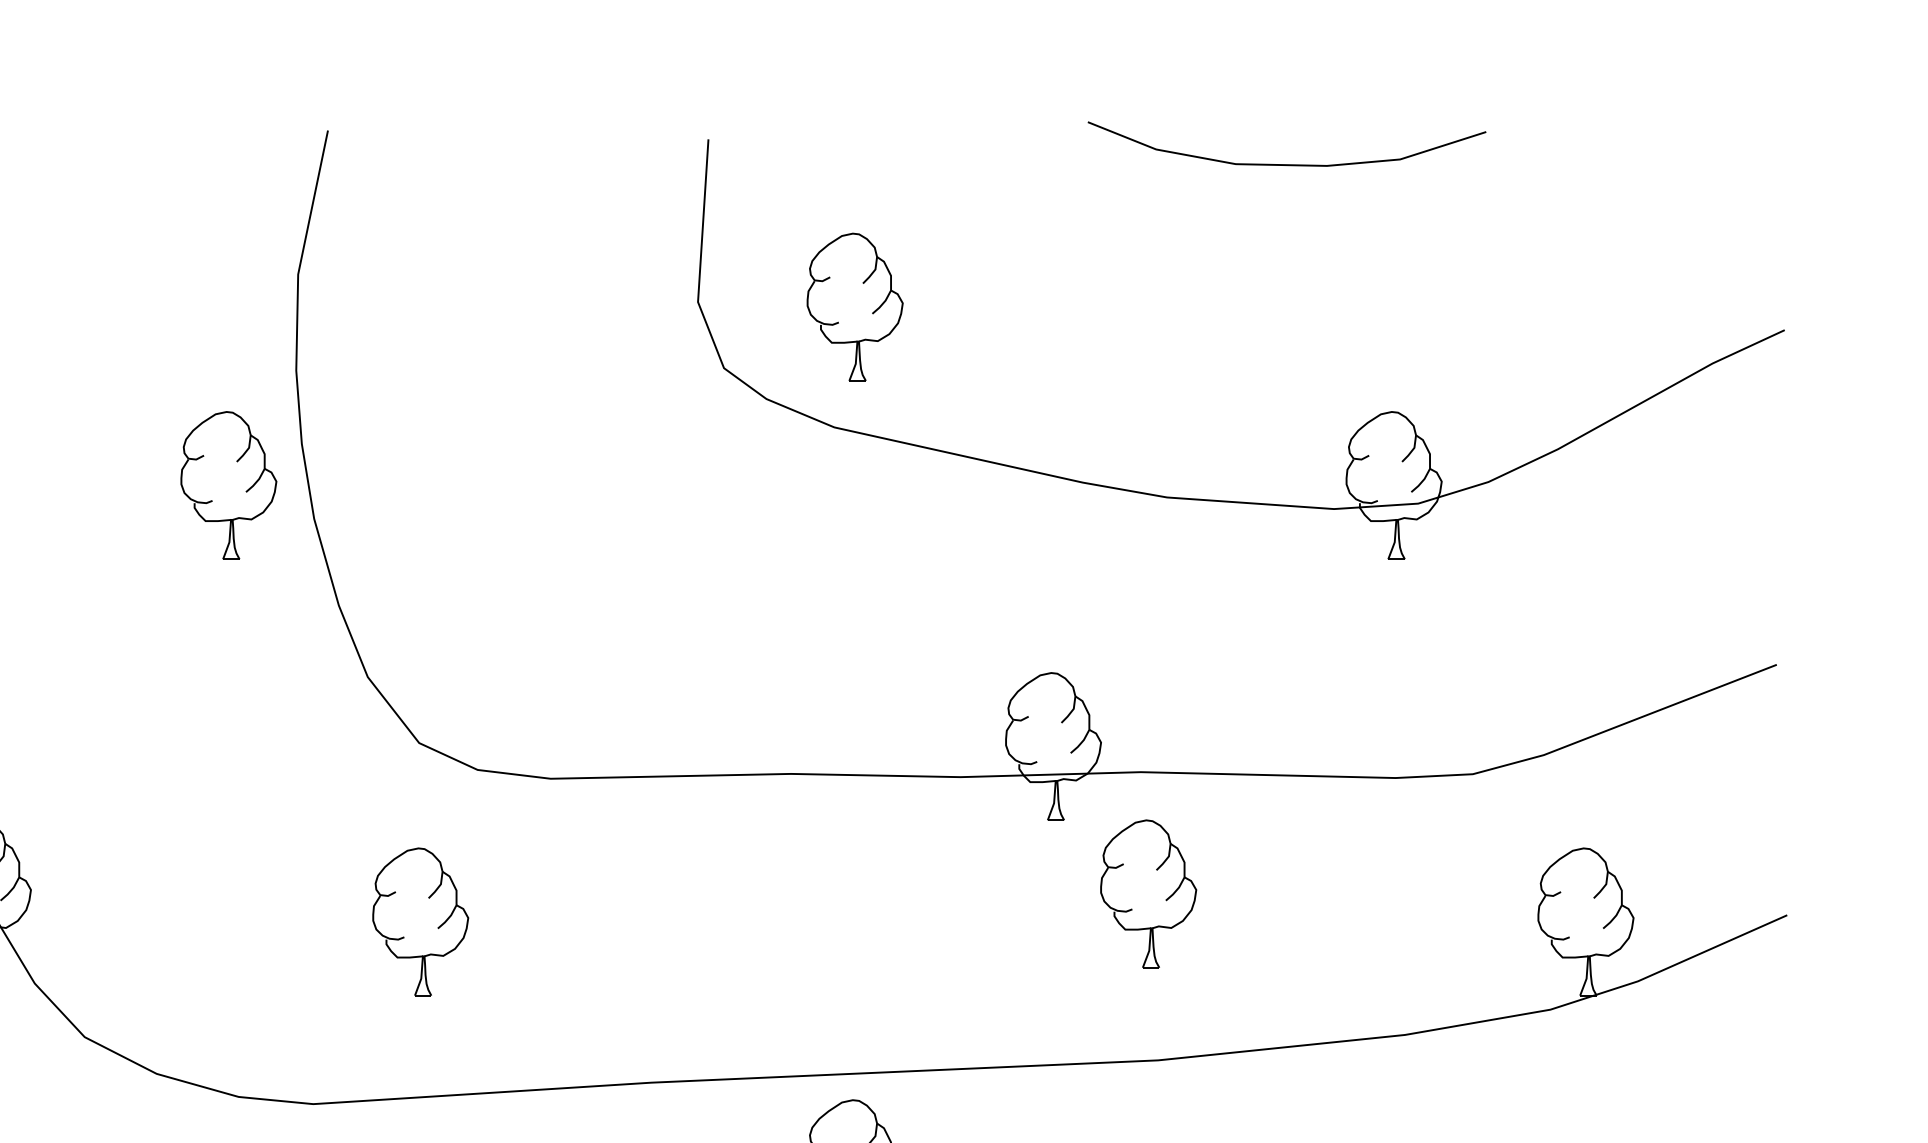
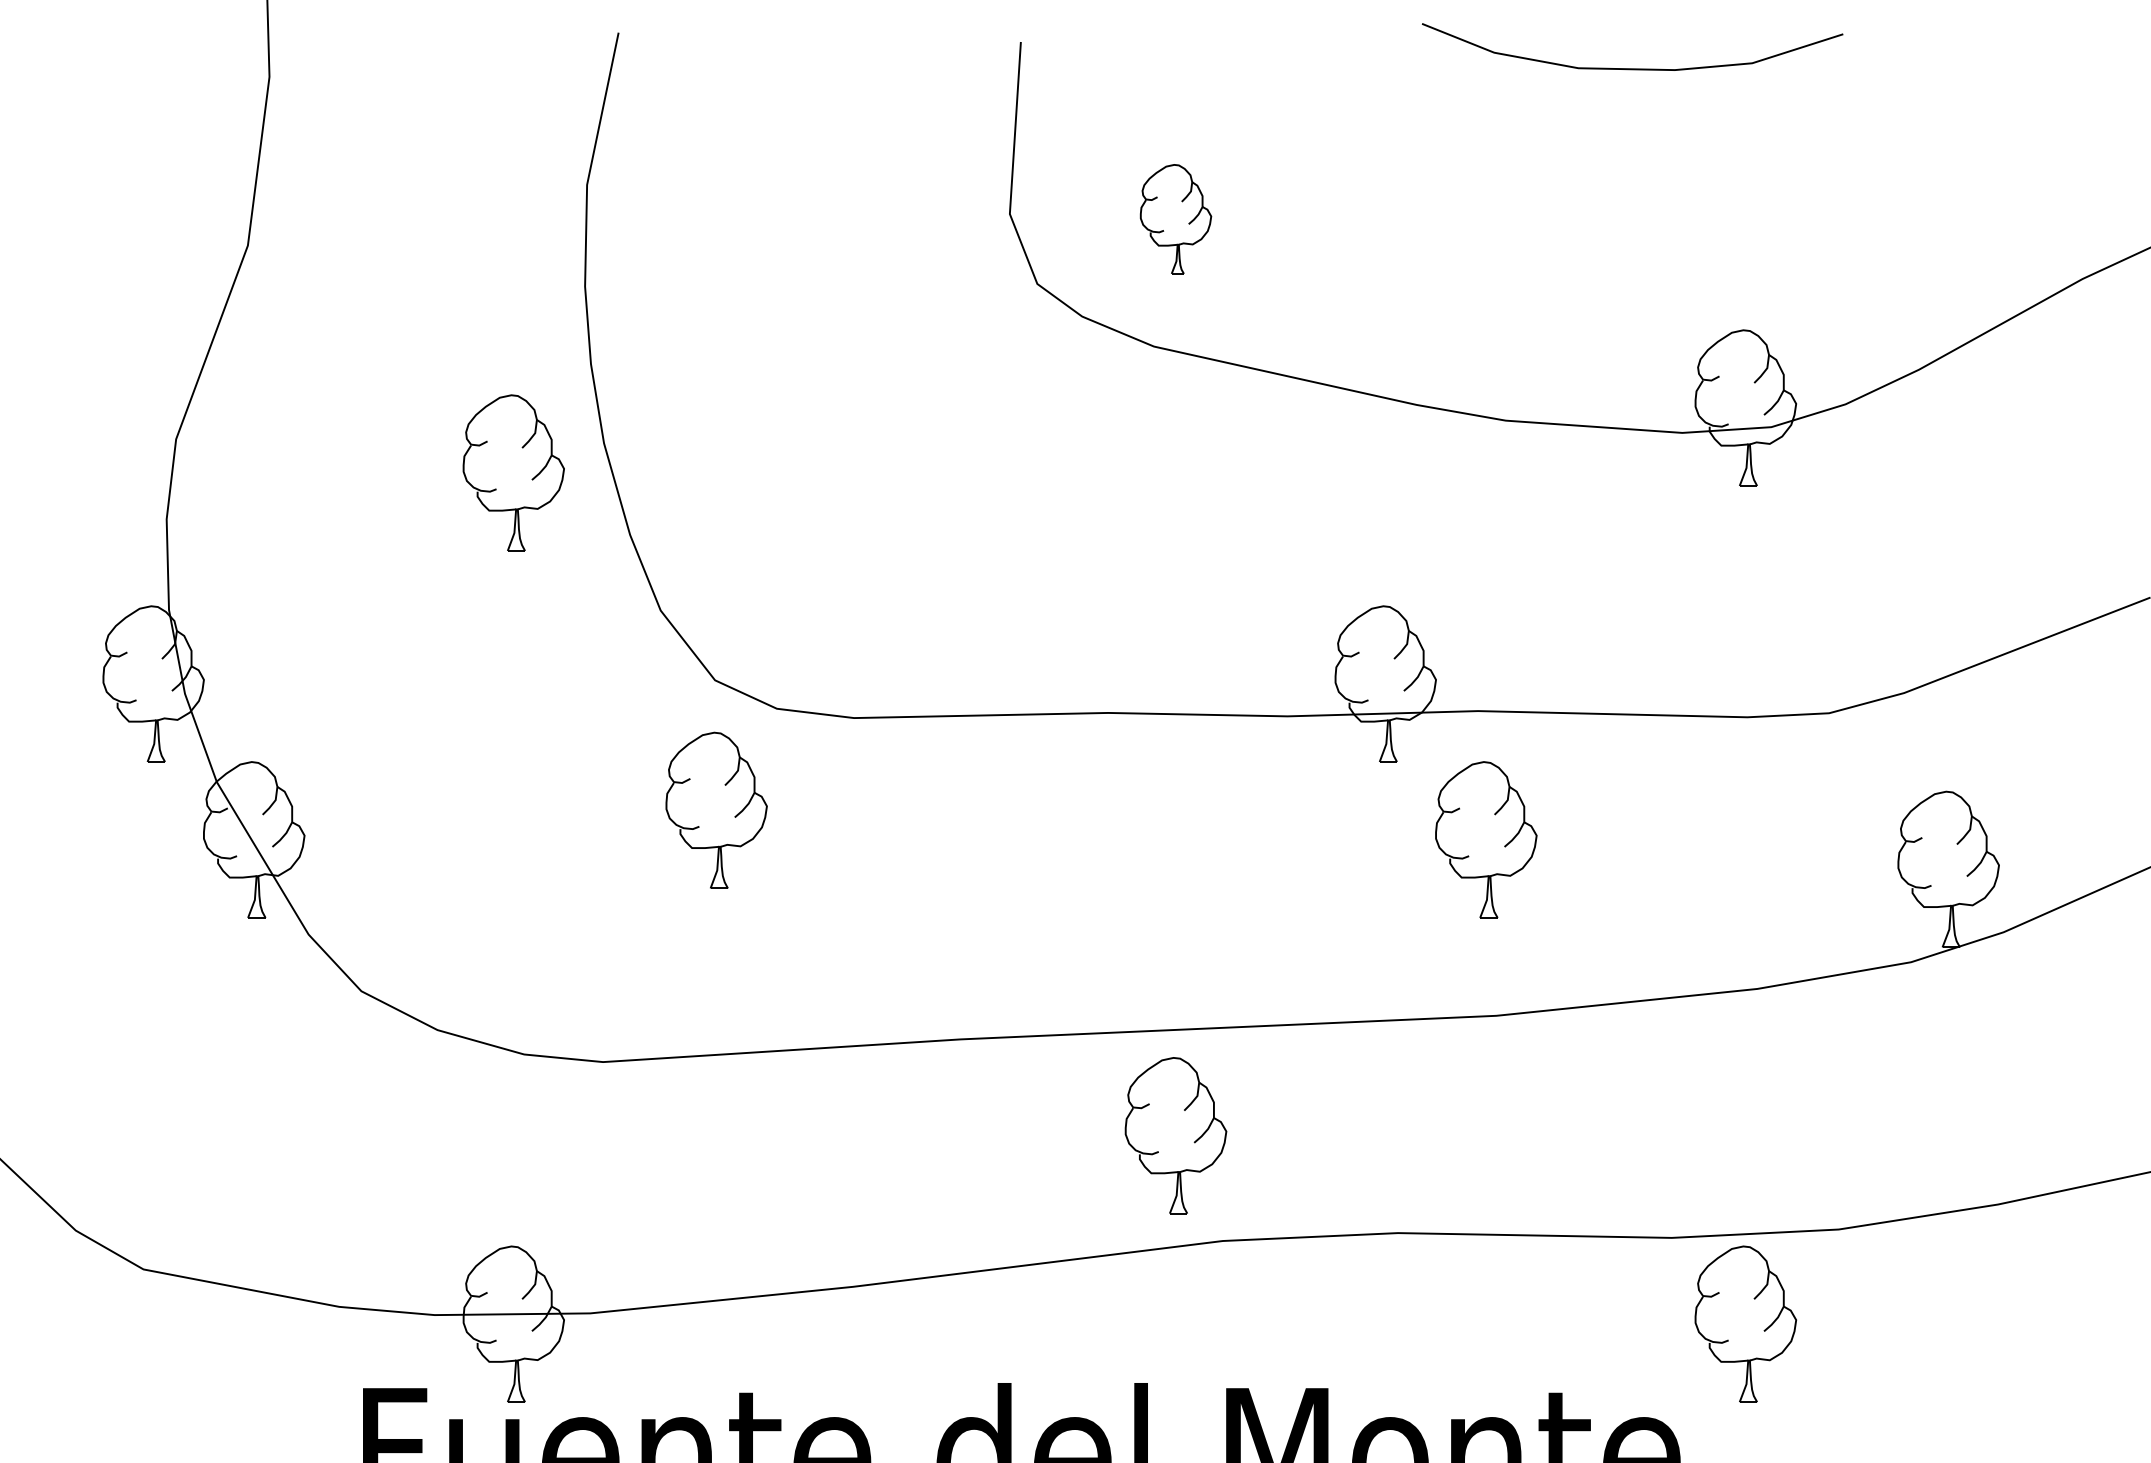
part: (854, 306) -> (1175, 218), size x0.7
part: (228, 485) -> (513, 472), moved
part: (420, 921) -> (716, 809), moved

